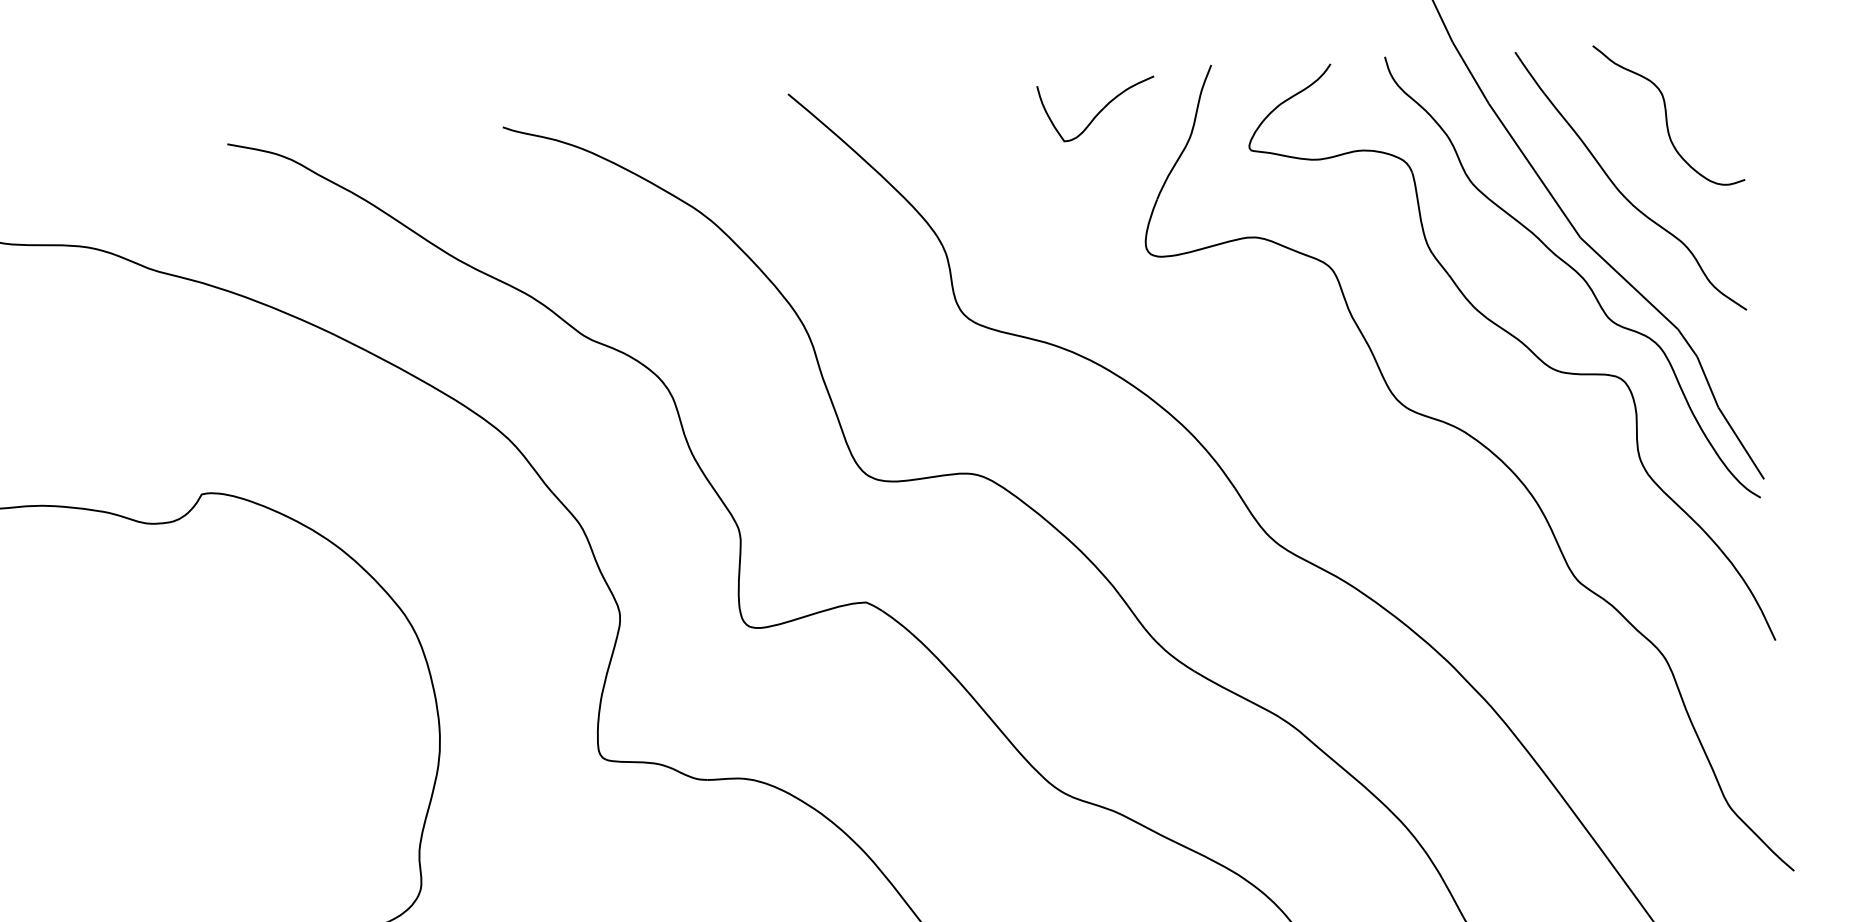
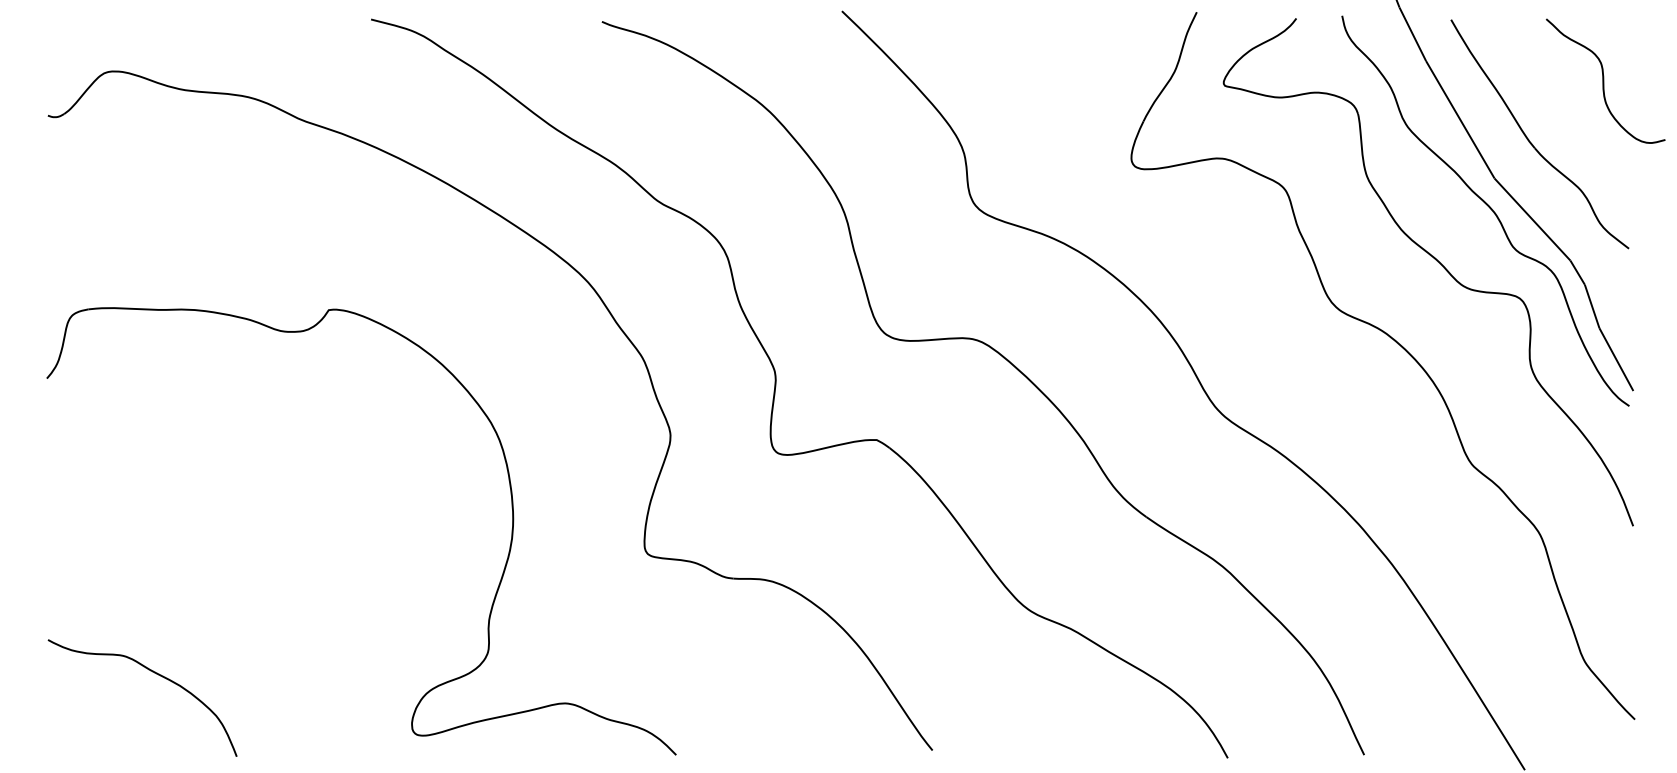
curve: (1098, 111) -> (1099, 44), removed
curve: (1667, 114) -> (1604, 80), moved

